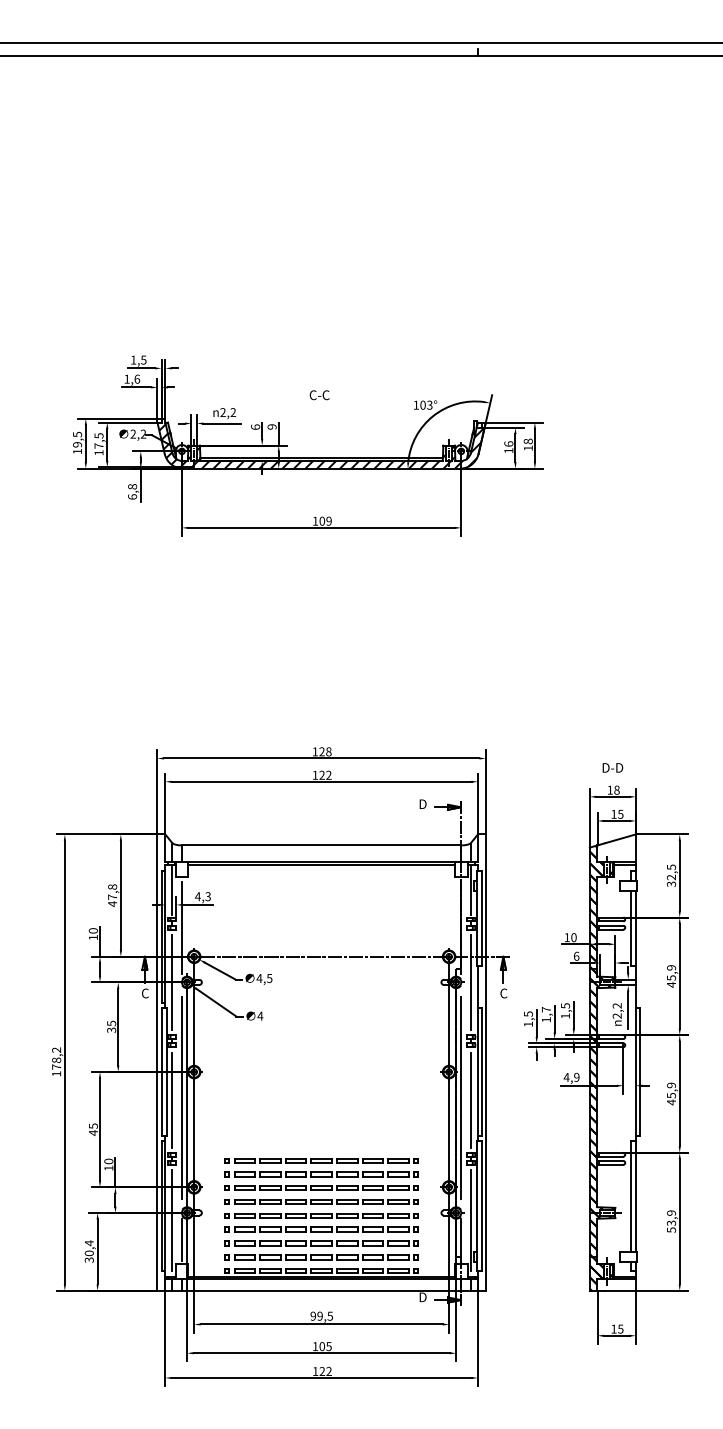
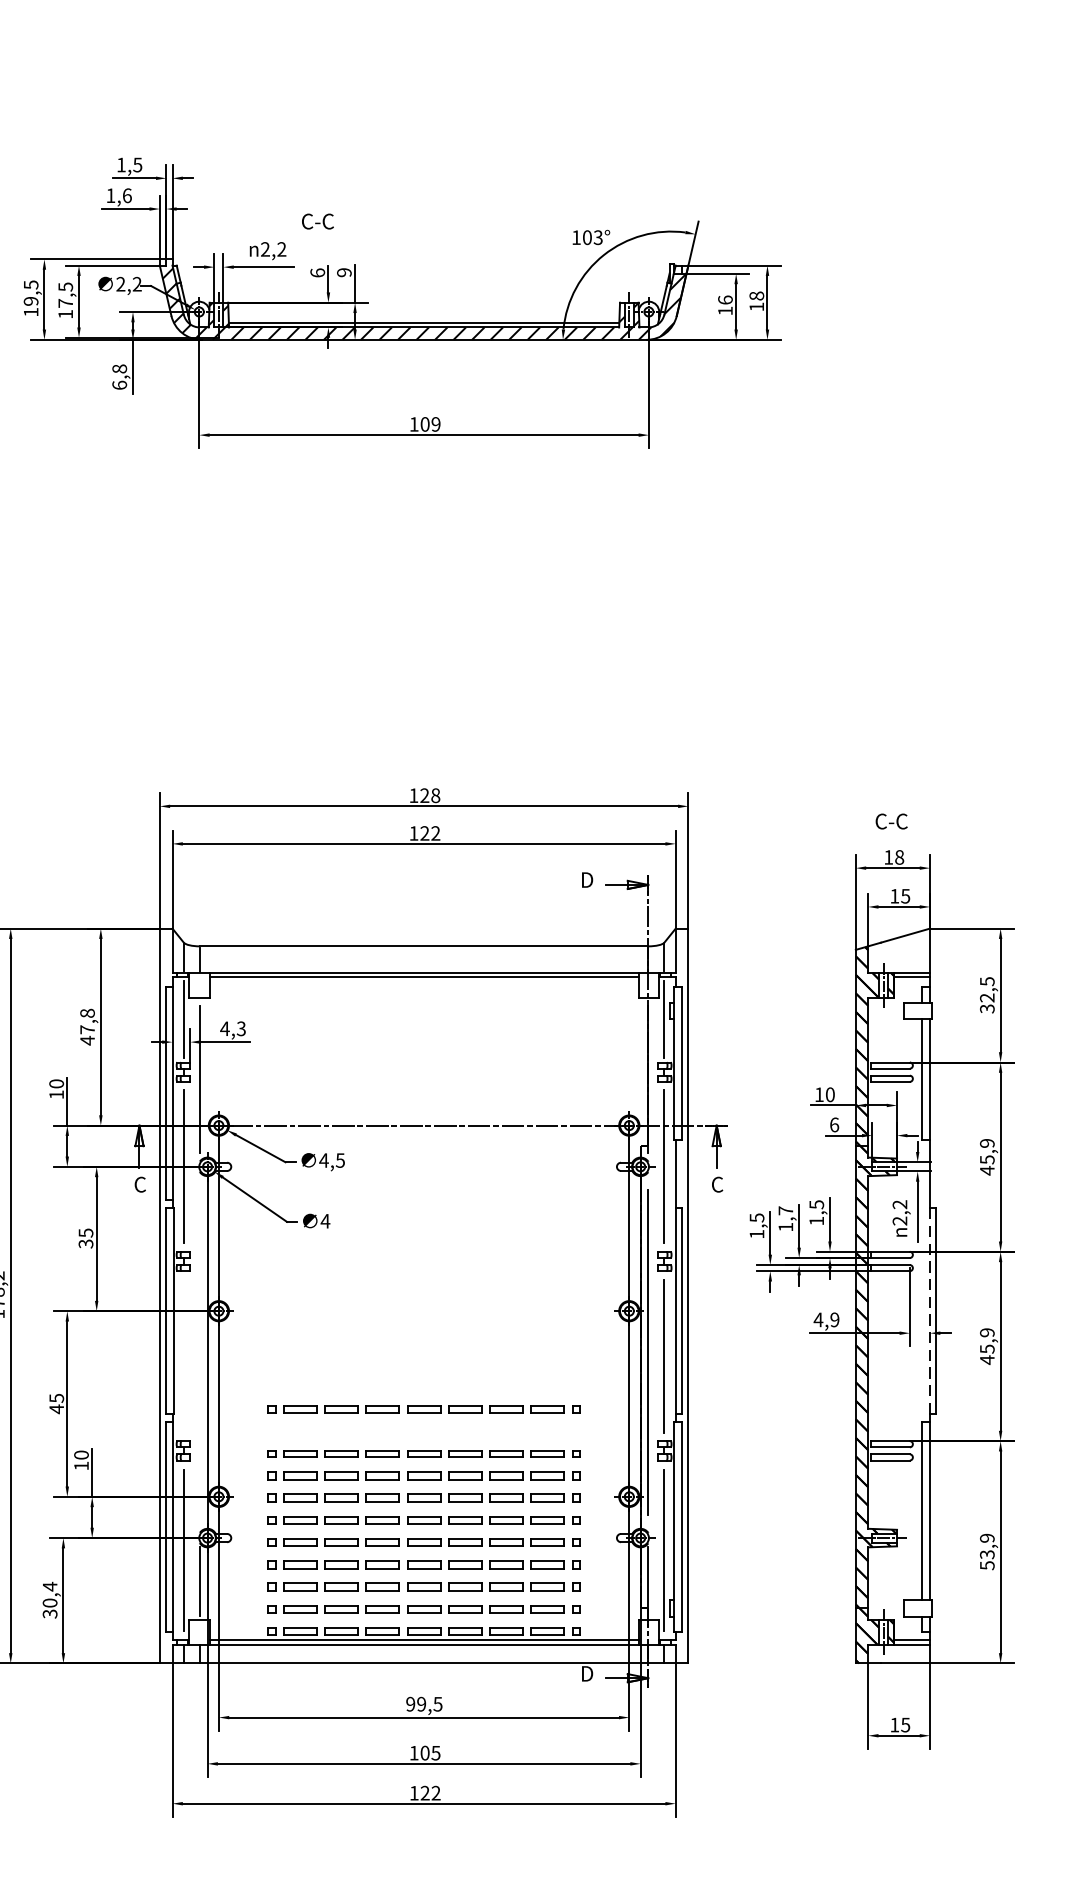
text: (319, 395) -> (317, 221), moved
text: (612, 767) -> (892, 820), D-D -> C-C
line: (635, 1071) -> (929, 1310), solid -> dashed
line: (182, 1097) -> (200, 1352), removed
line: (172, 1099) -> (183, 1355), removed
part: (321, 1132) -> (423, 1408), added

